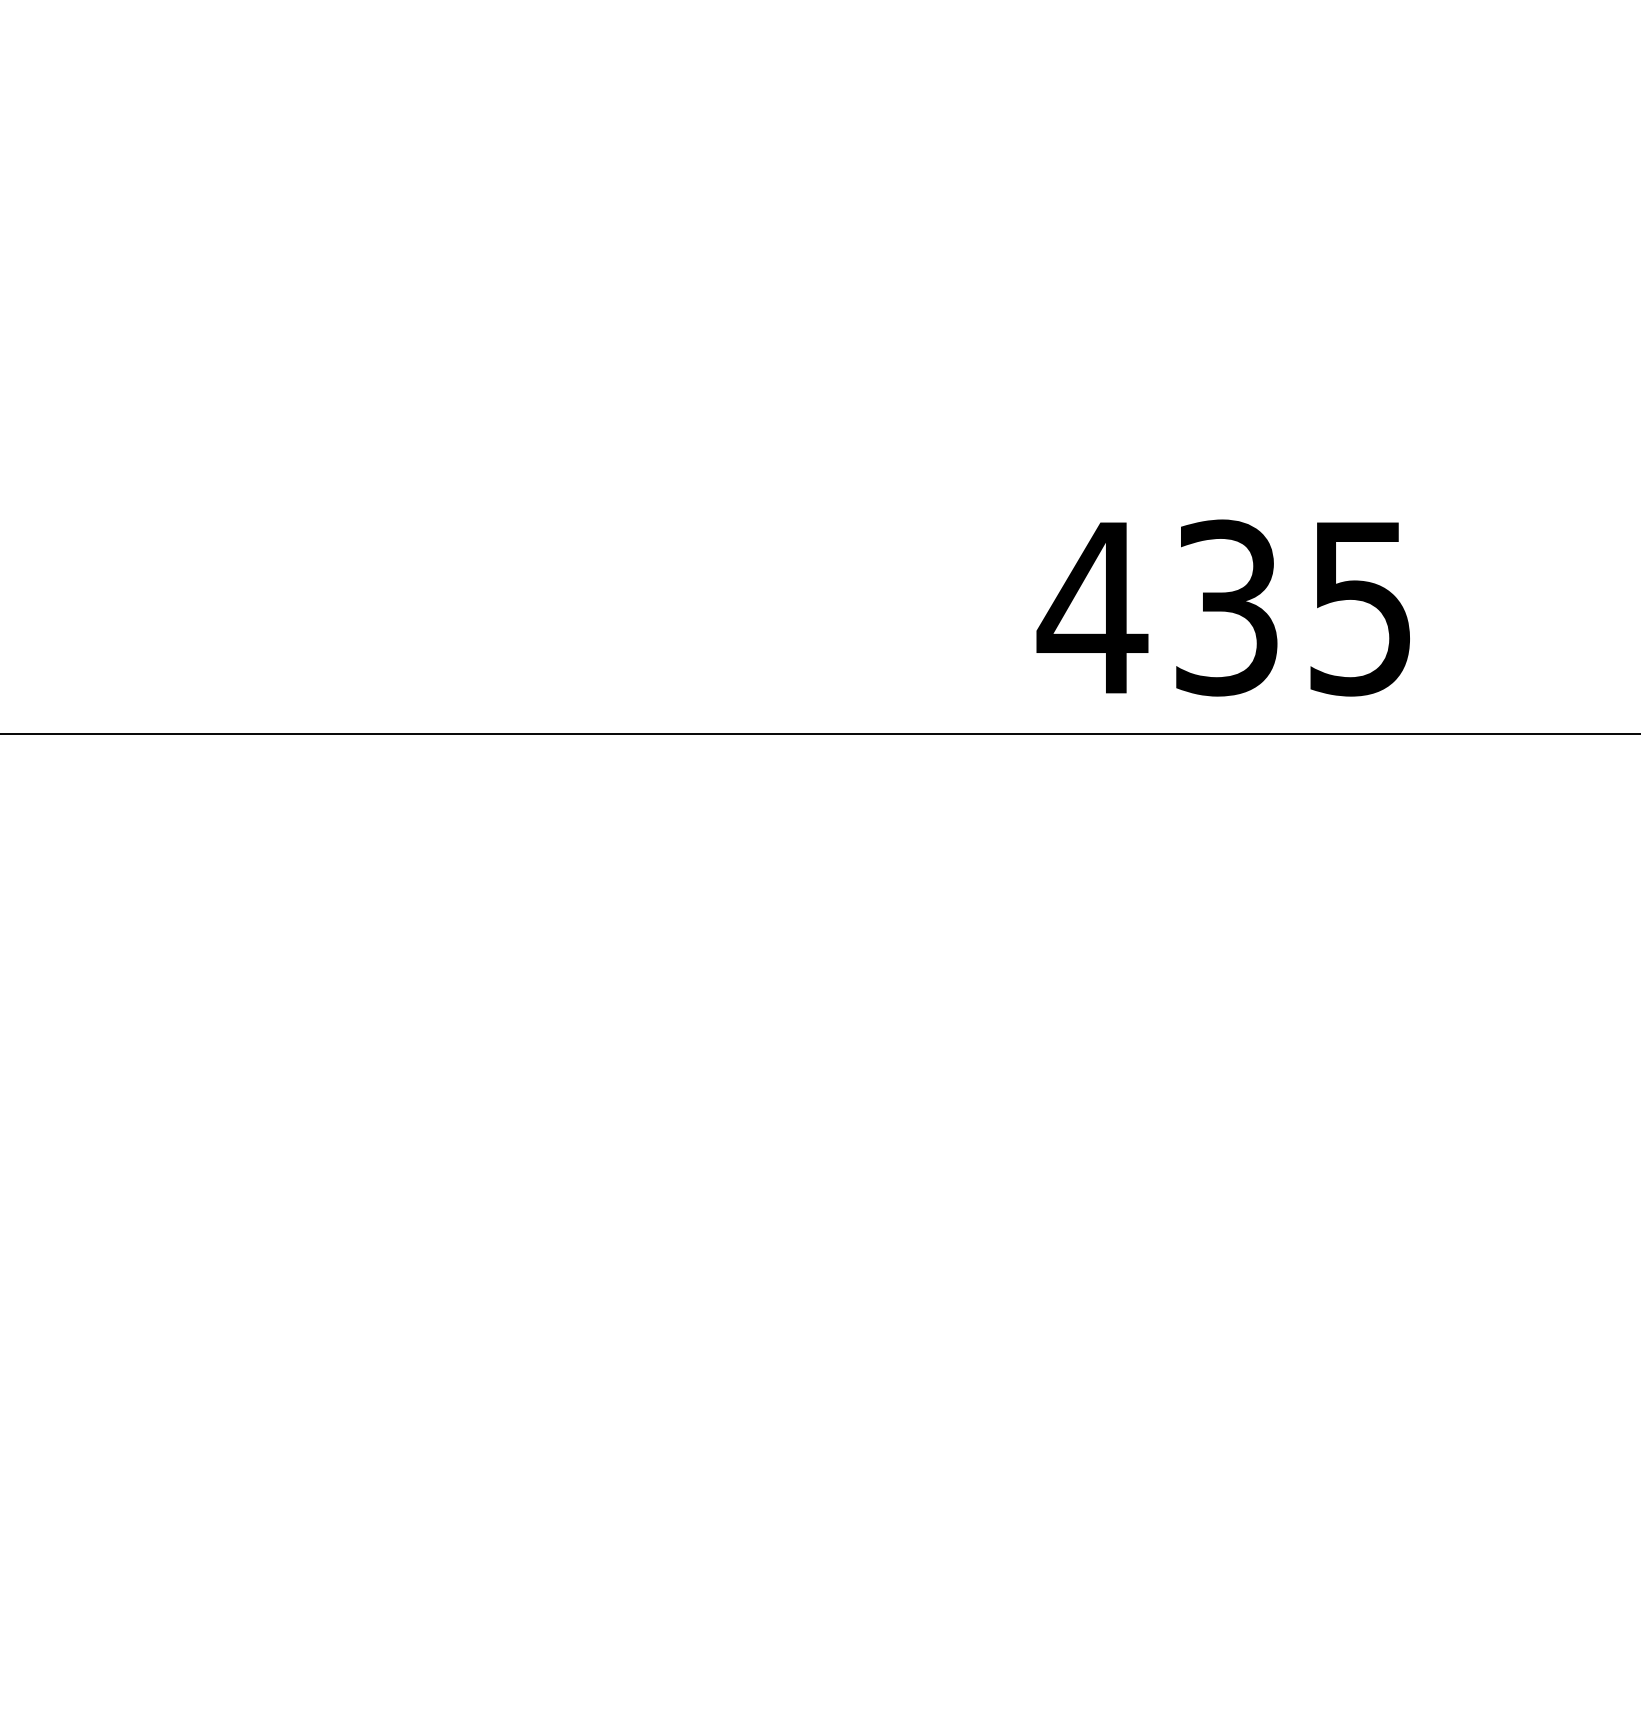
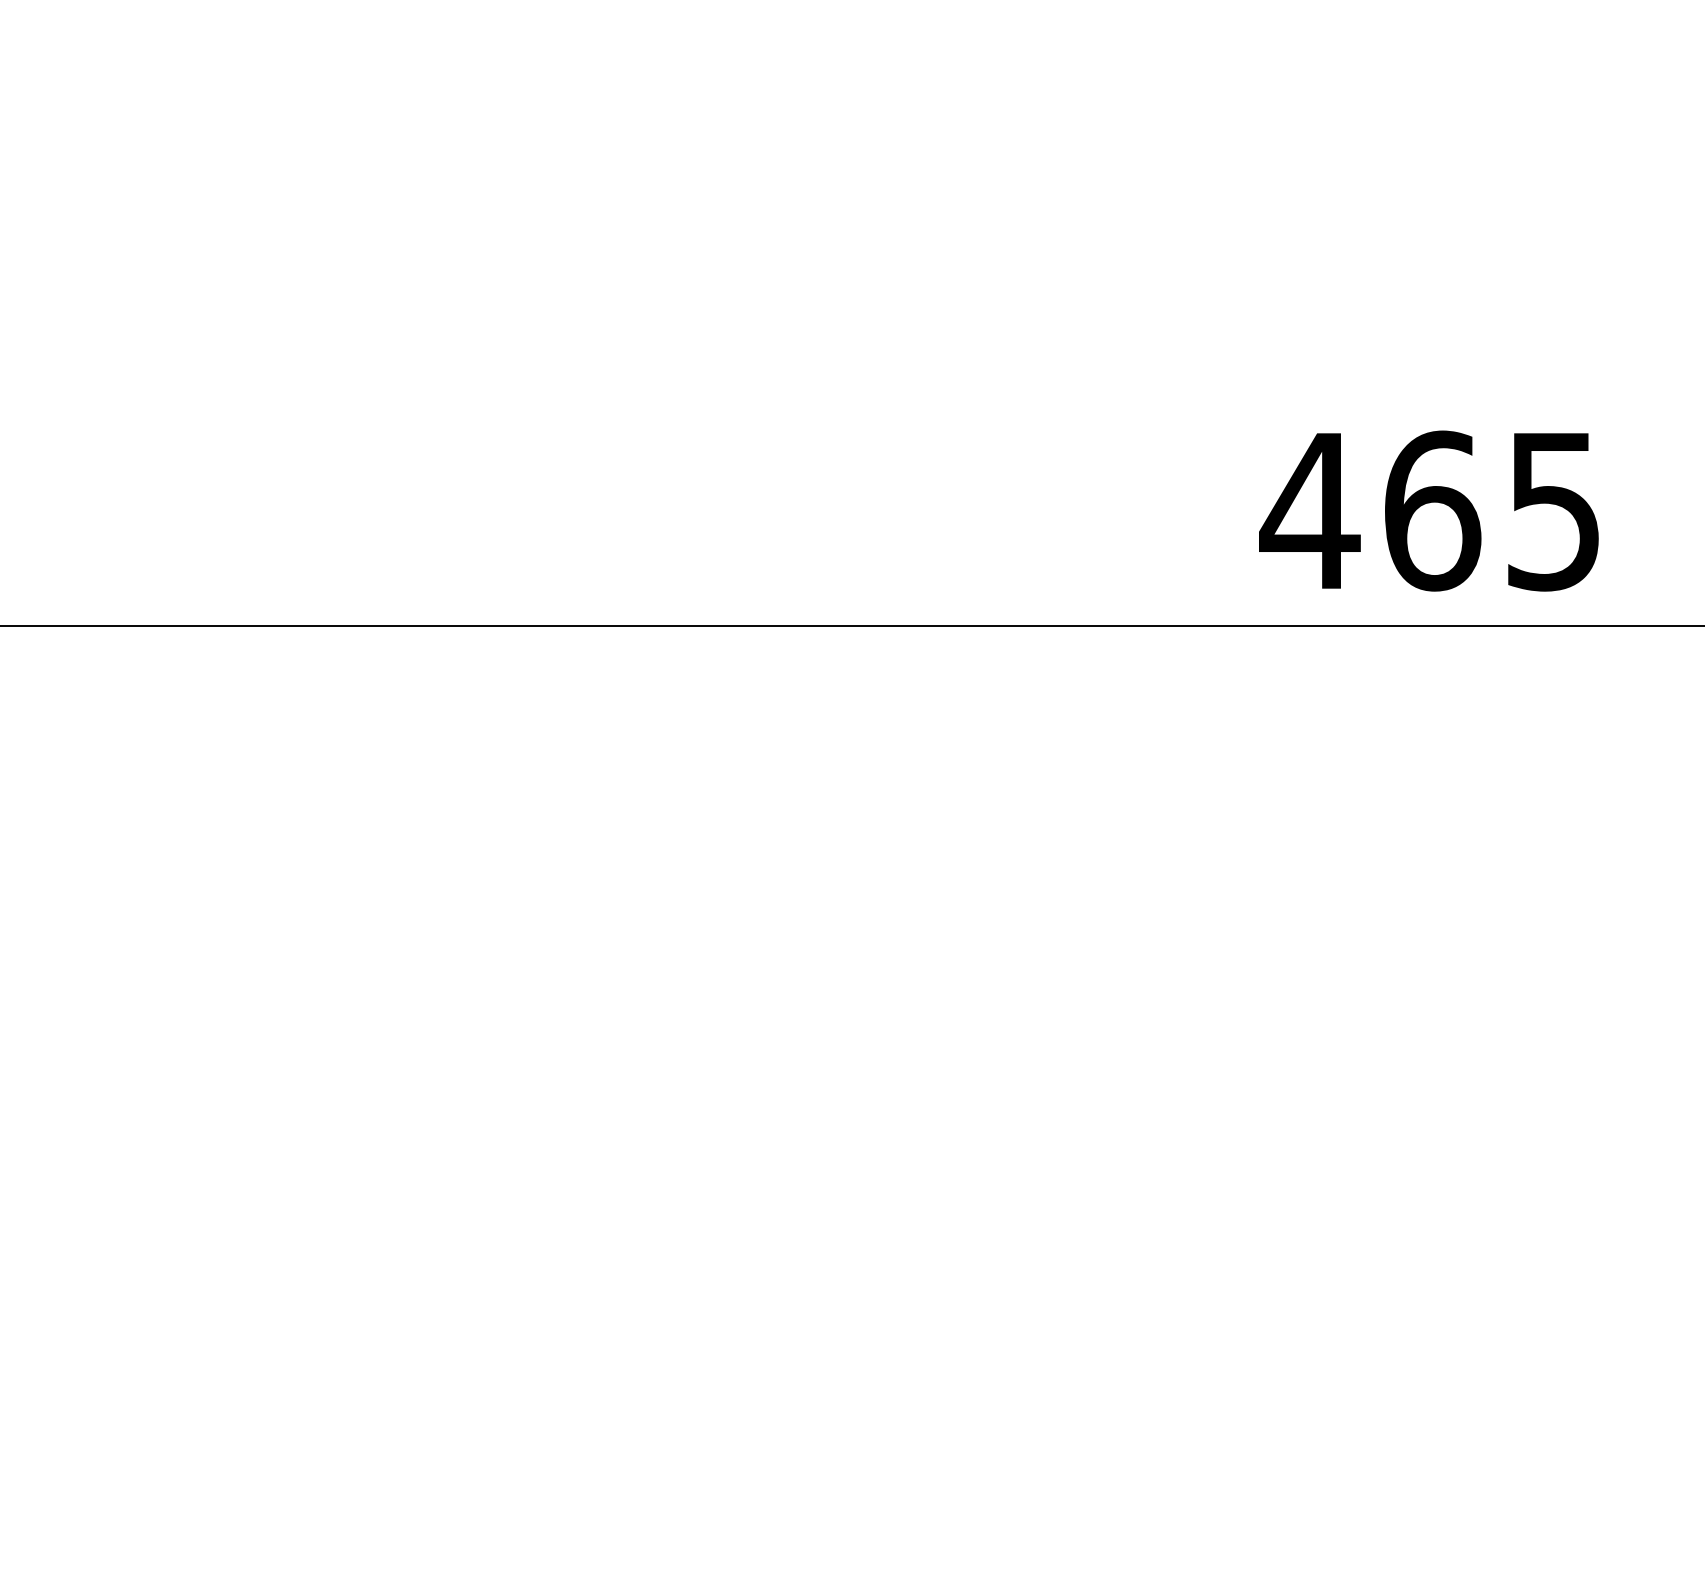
text: (1228, 607) -> (1433, 510), 435 -> 465

